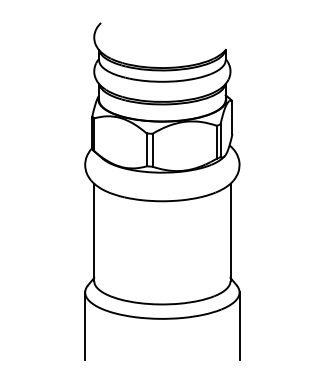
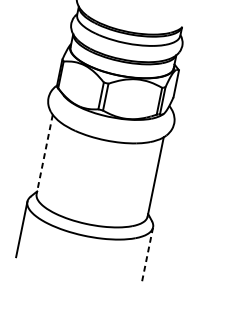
line: (94, 232) -> (44, 154), solid -> dashed
line: (239, 326) -> (147, 255), solid -> dashed

